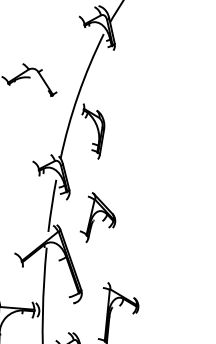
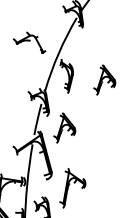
part: (156, 131) -> (104, 79), added

